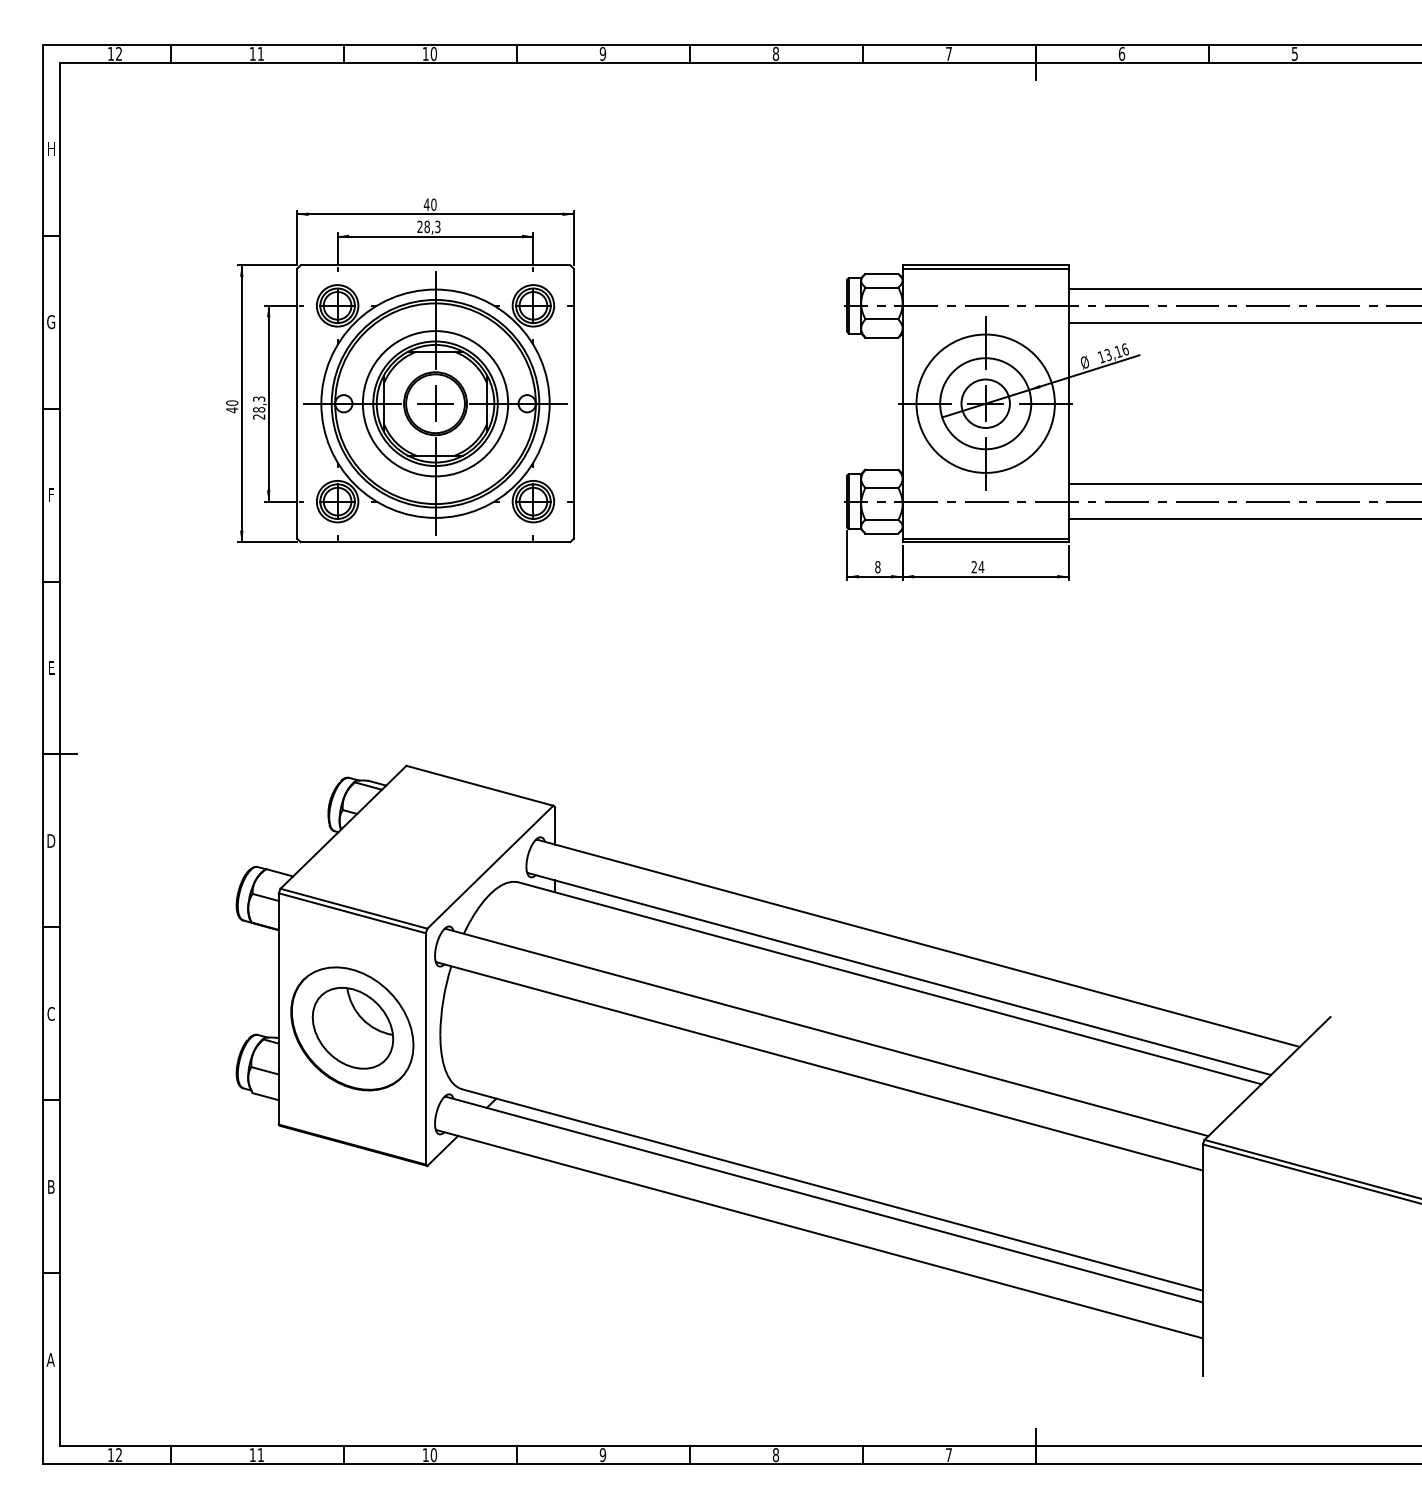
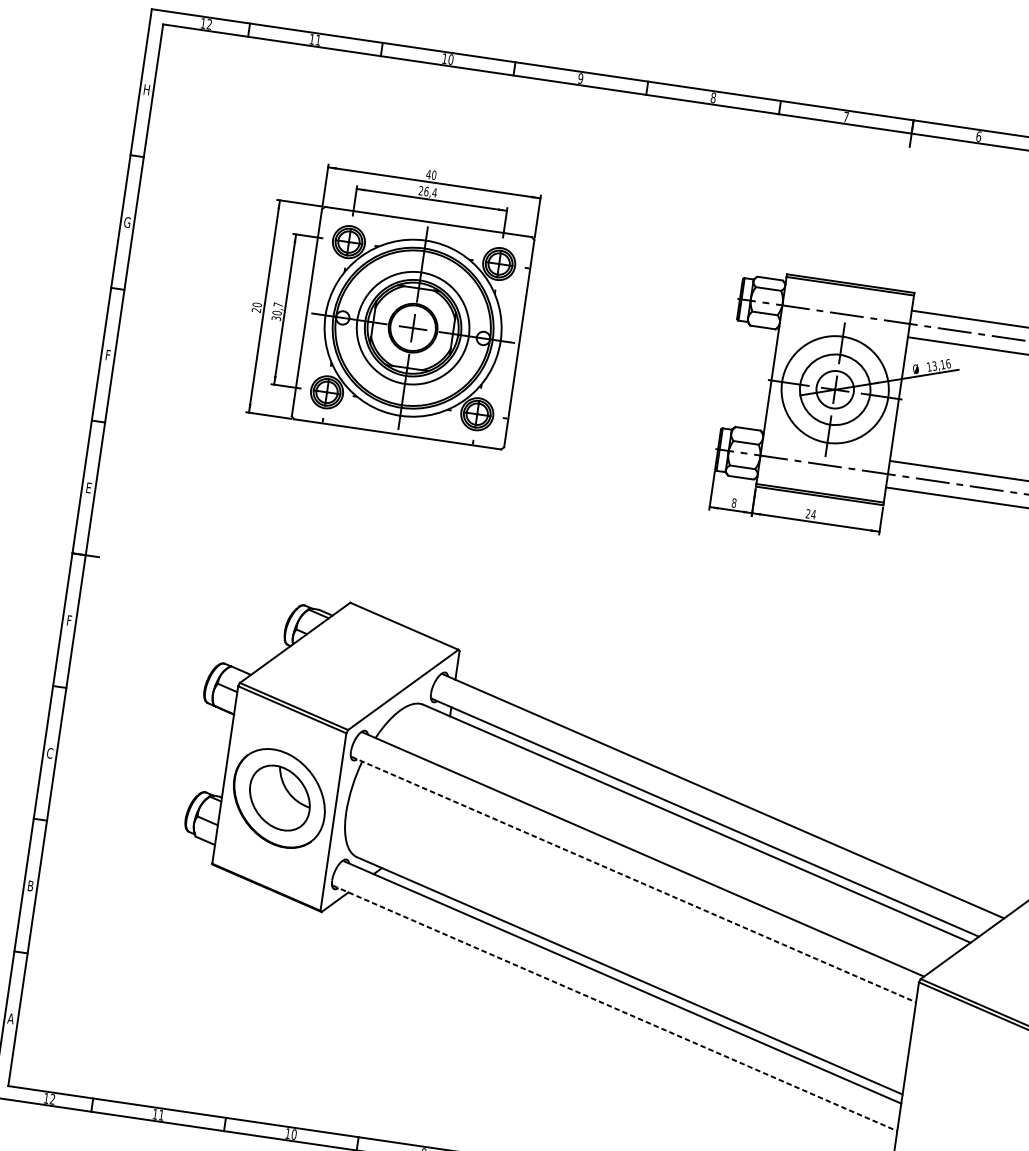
text: (432, 226) -> (430, 191), 28,3 -> 26,4
text: (259, 407) -> (277, 311), 28,3 -> 30,7
text: (232, 410) -> (256, 310), 40 -> 20
text: (51, 840) -> (69, 620), D -> F
line: (820, 1066) -> (634, 879), solid -> dashed
line: (820, 1234) -> (615, 1008), solid -> dashed

